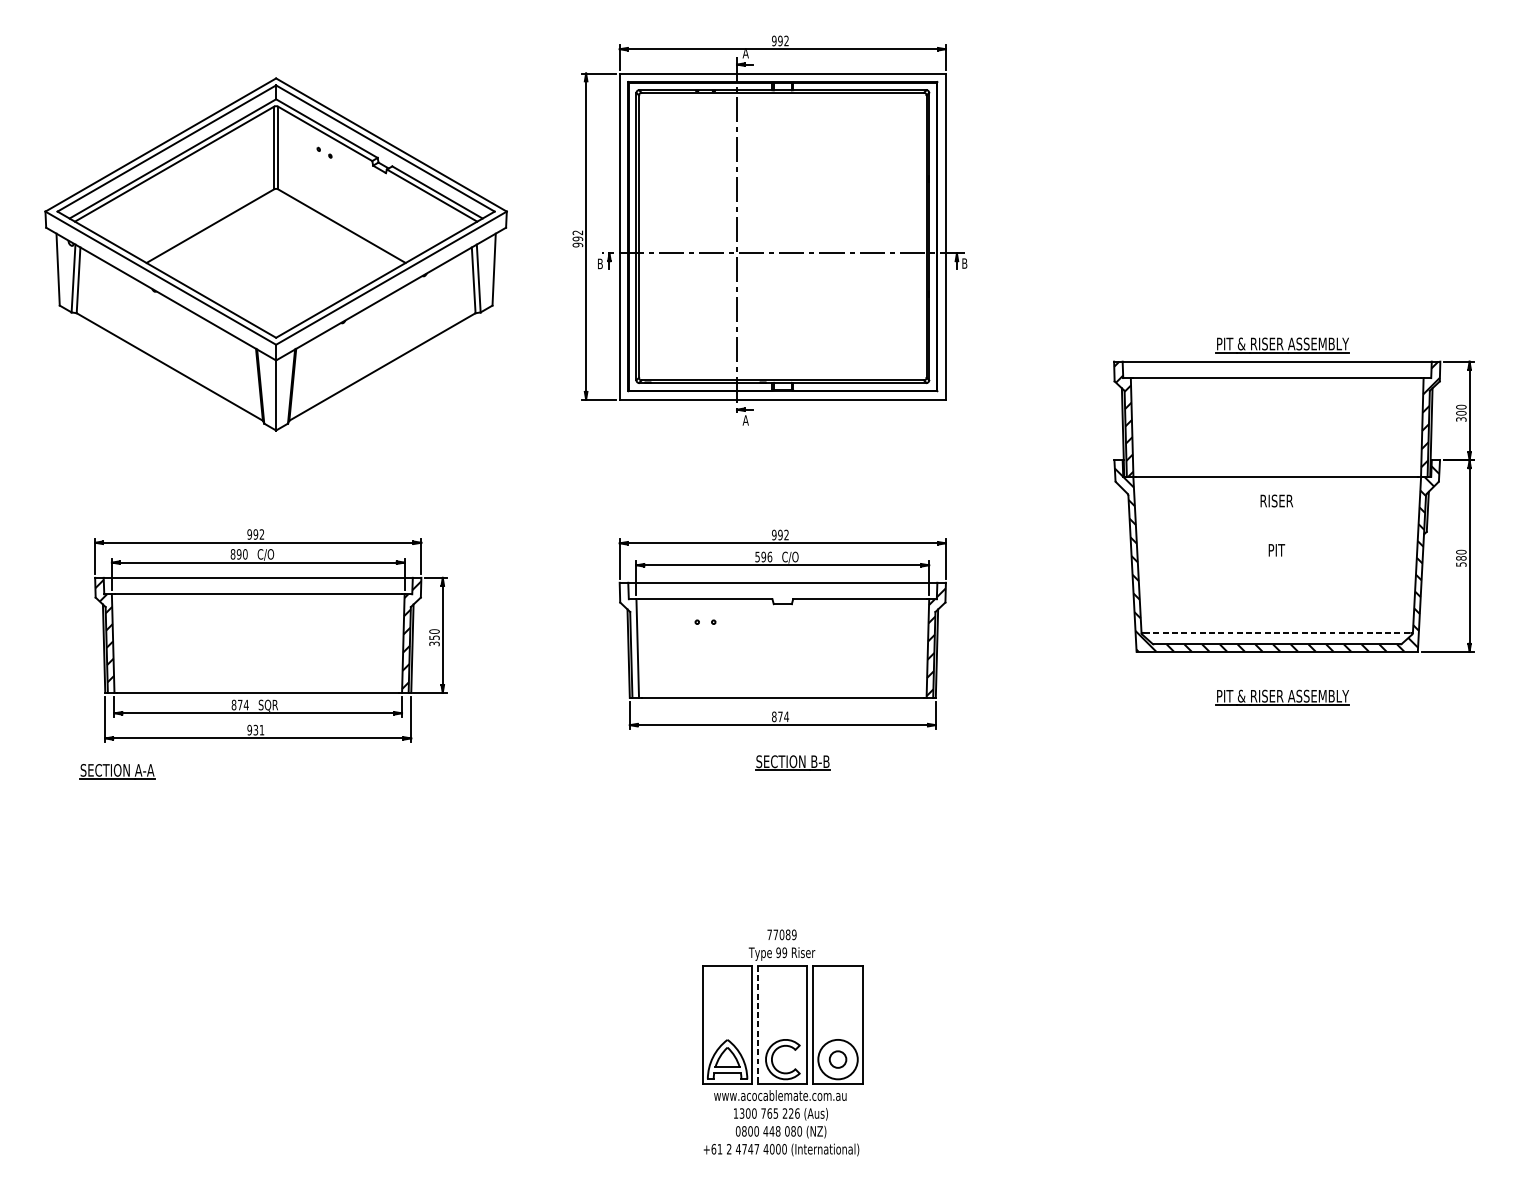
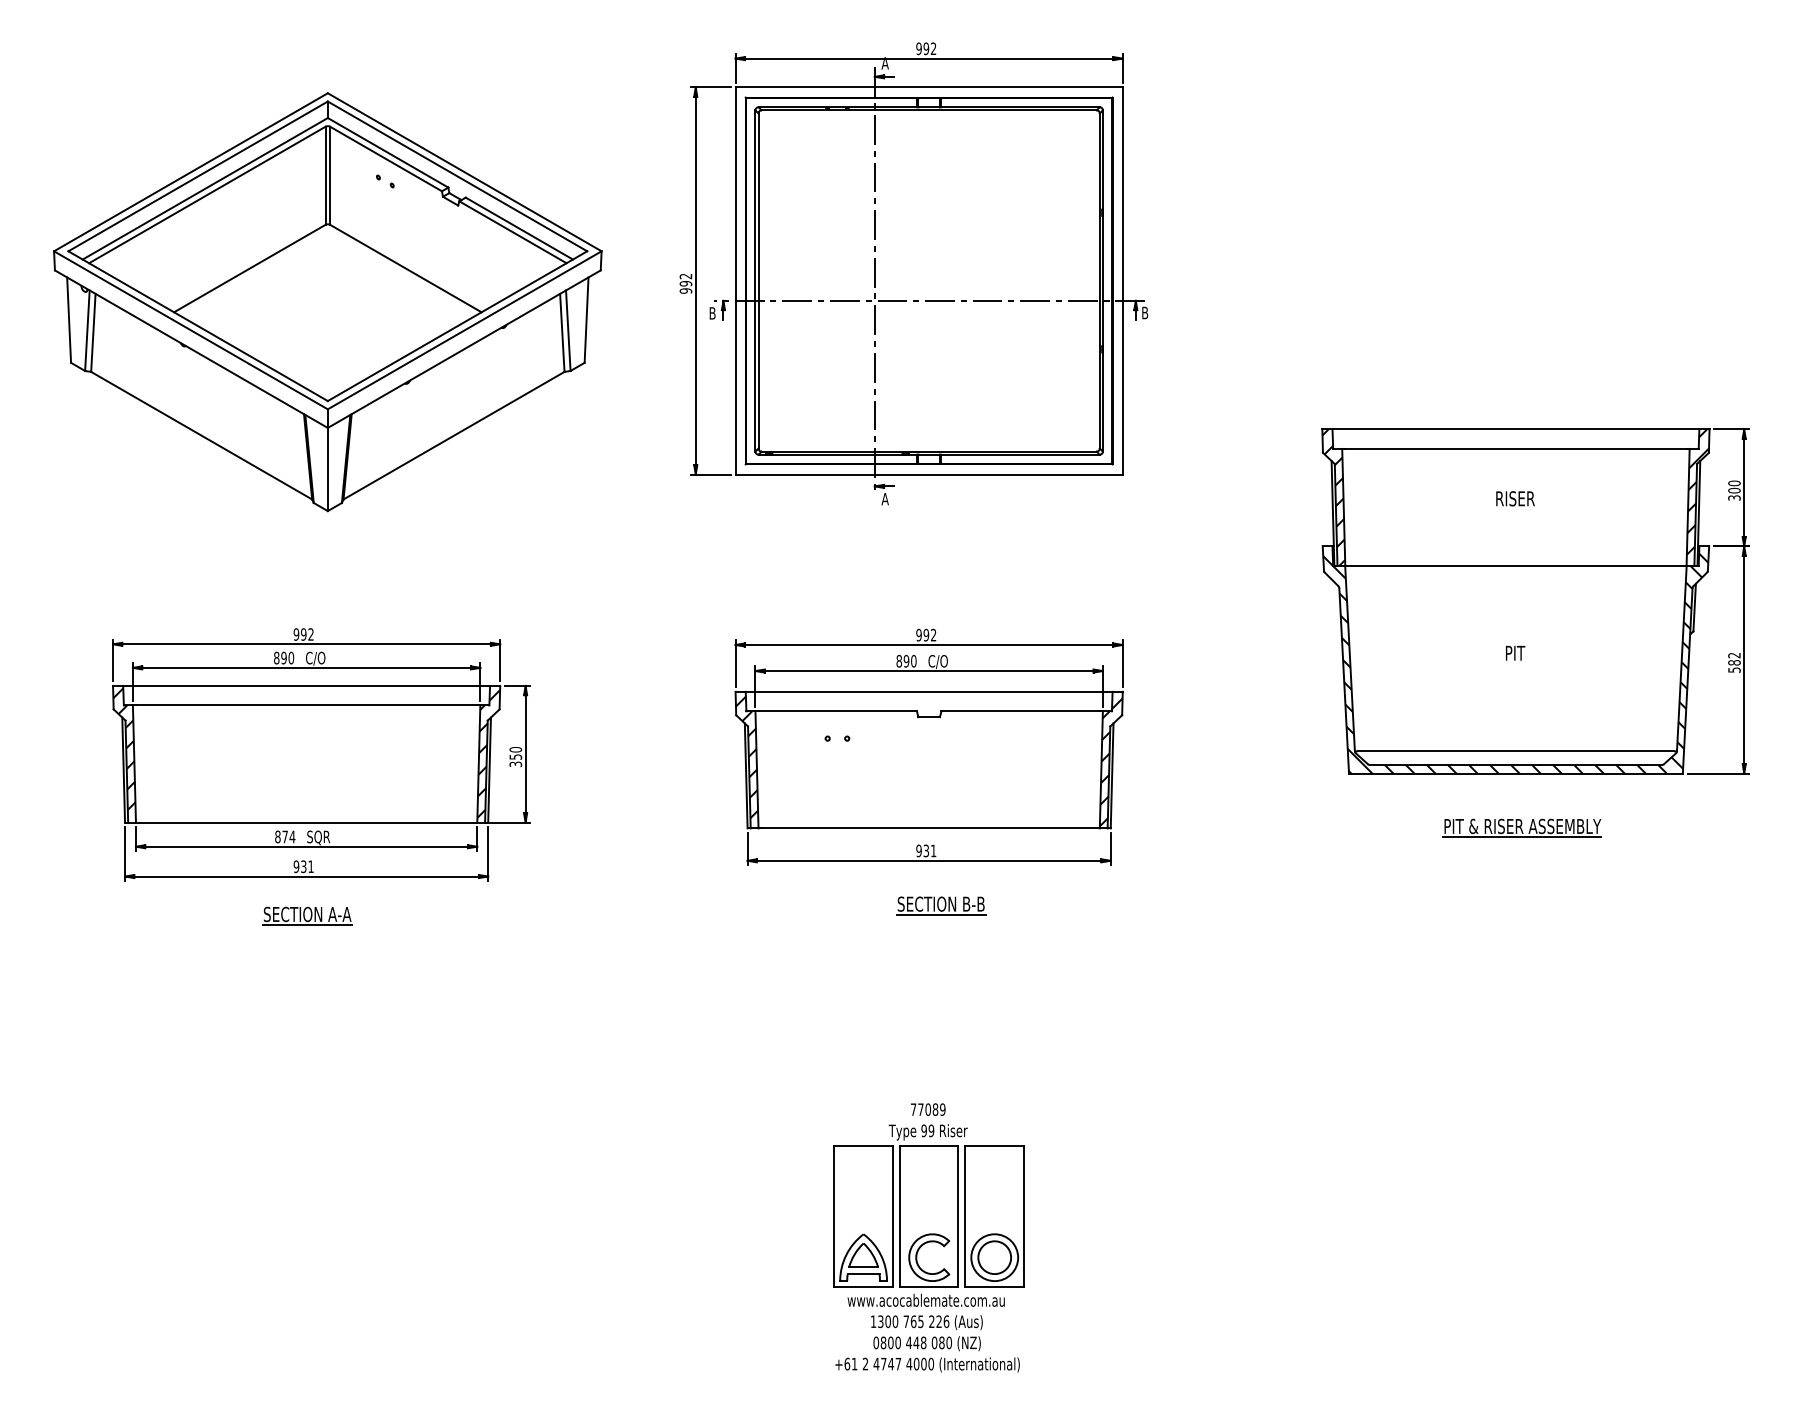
part: (1281, 344) -> (1521, 409), removed
text: (1276, 500) -> (1515, 498), moved
text: (1461, 552) -> (1734, 655), 580 -> 582
text: (763, 556) -> (906, 660), 596 -> 890
line: (1276, 633) -> (1515, 751), dashed -> solid
hatch: (628, 638) -> (746, 757), added
text: (780, 716) -> (926, 850), 874 -> 931
part: (117, 771) -> (307, 915), moved
line: (757, 1025) -> (899, 1217), dashed -> solid
circle: (837, 1059) -> (994, 1257), size x1.67

